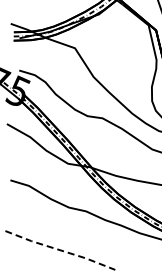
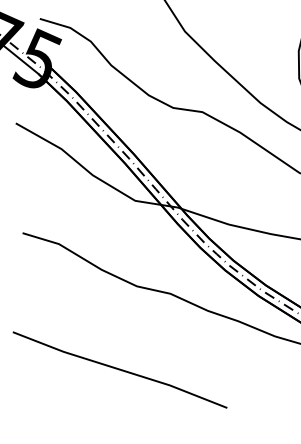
line: (60, 250) -> (120, 370), dashed -> solid

